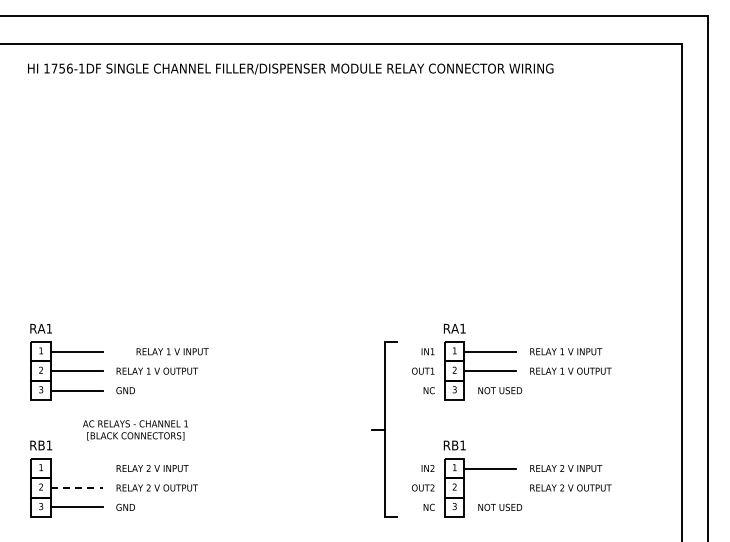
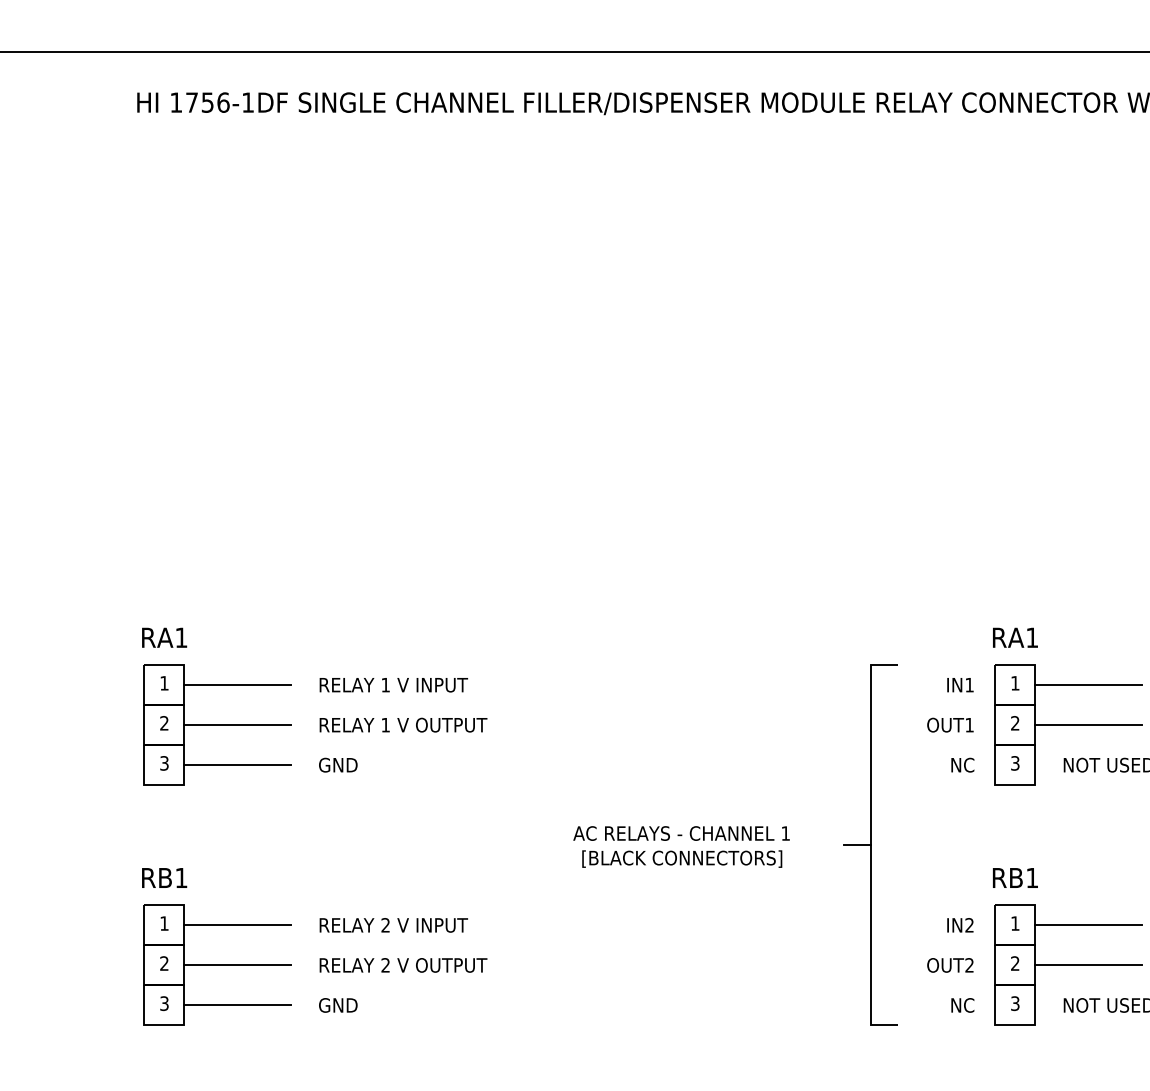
text: (172, 351) -> (393, 684), moved
text: (135, 430) -> (681, 847), moved
line: (76, 468) -> (237, 925), added
line: (76, 487) -> (237, 964), dashed -> solid
line: (490, 487) -> (1088, 964), added

